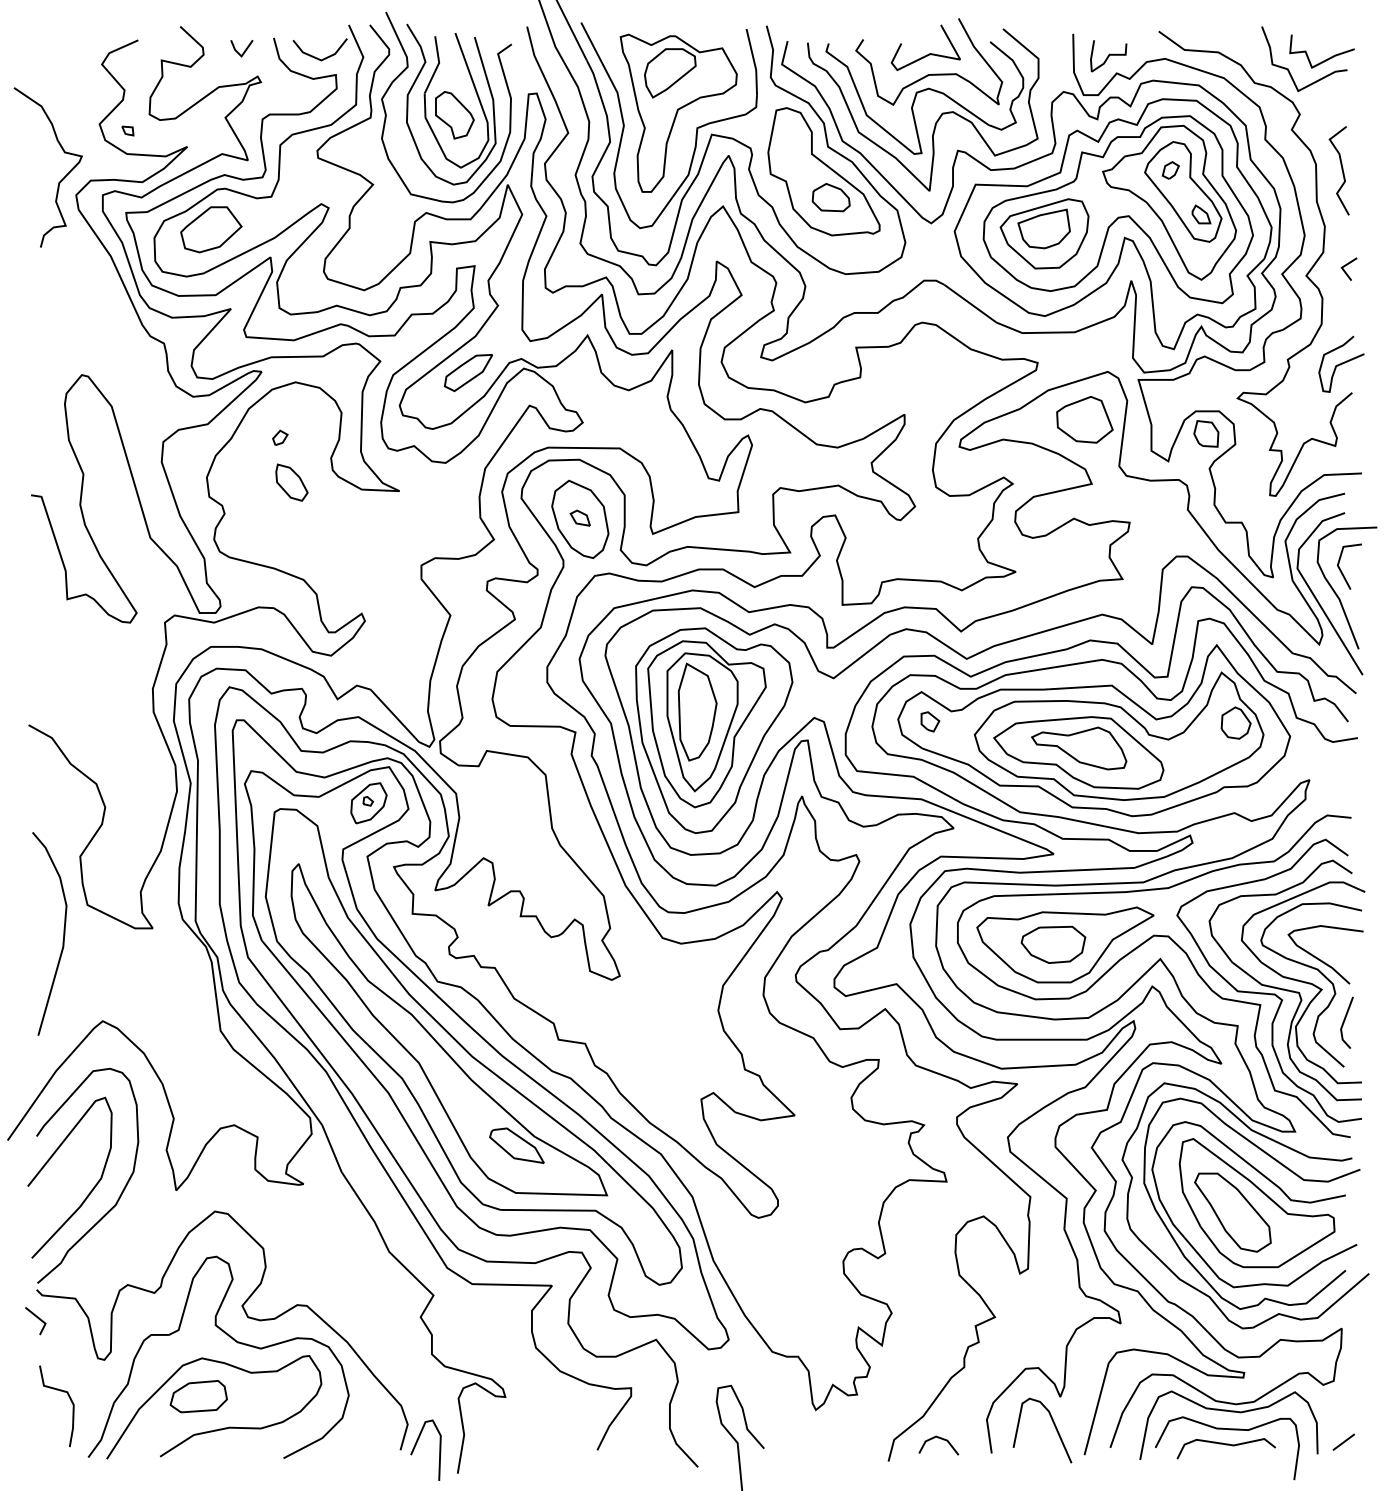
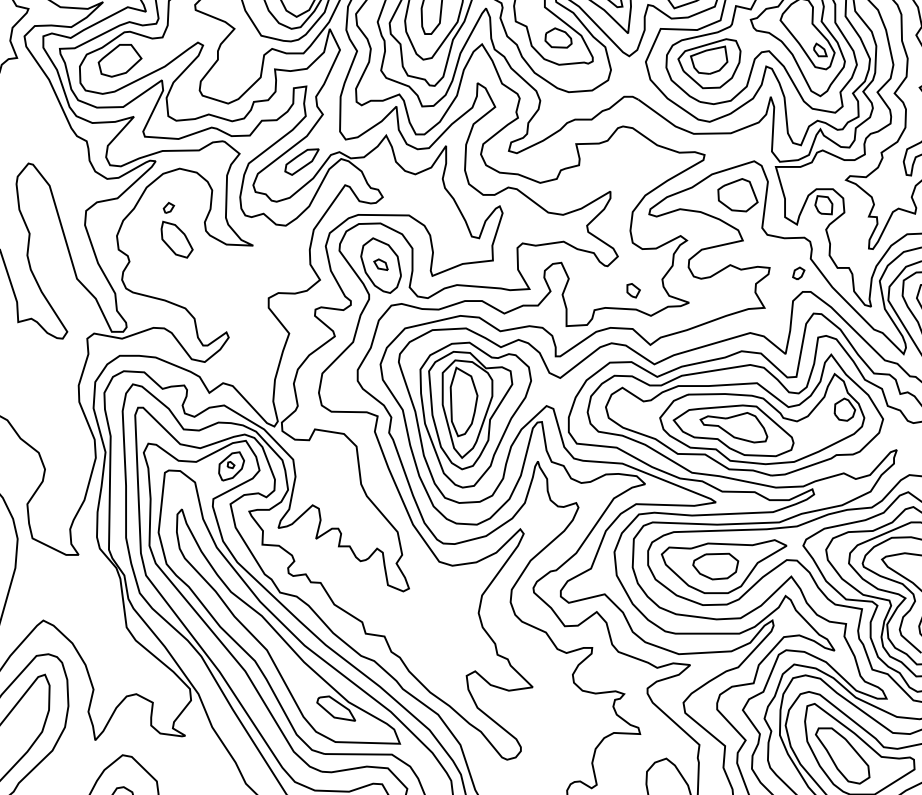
part: (1170, 170) -> (798, 273), moved
part: (291, 482) -> (176, 239), size x1.4
part: (930, 721) -> (633, 290), moved

